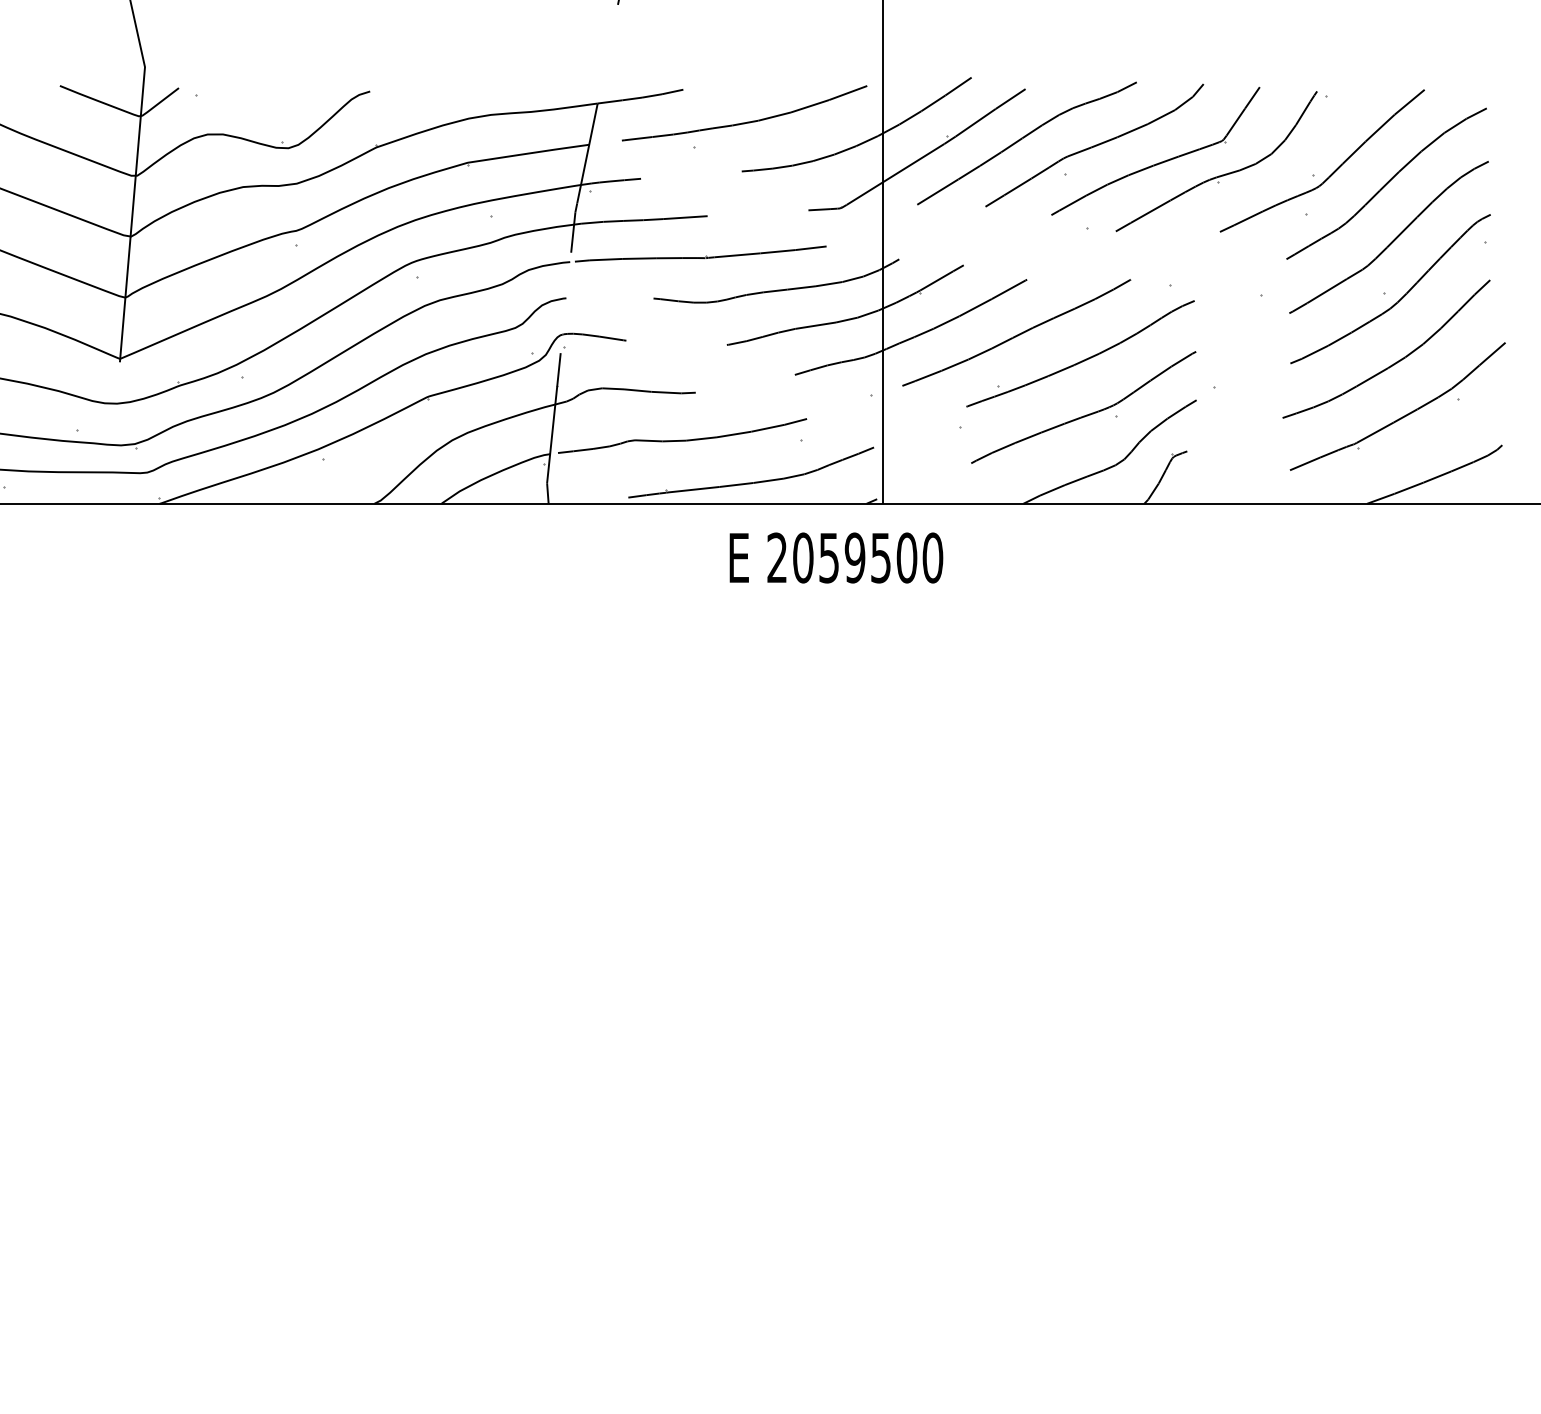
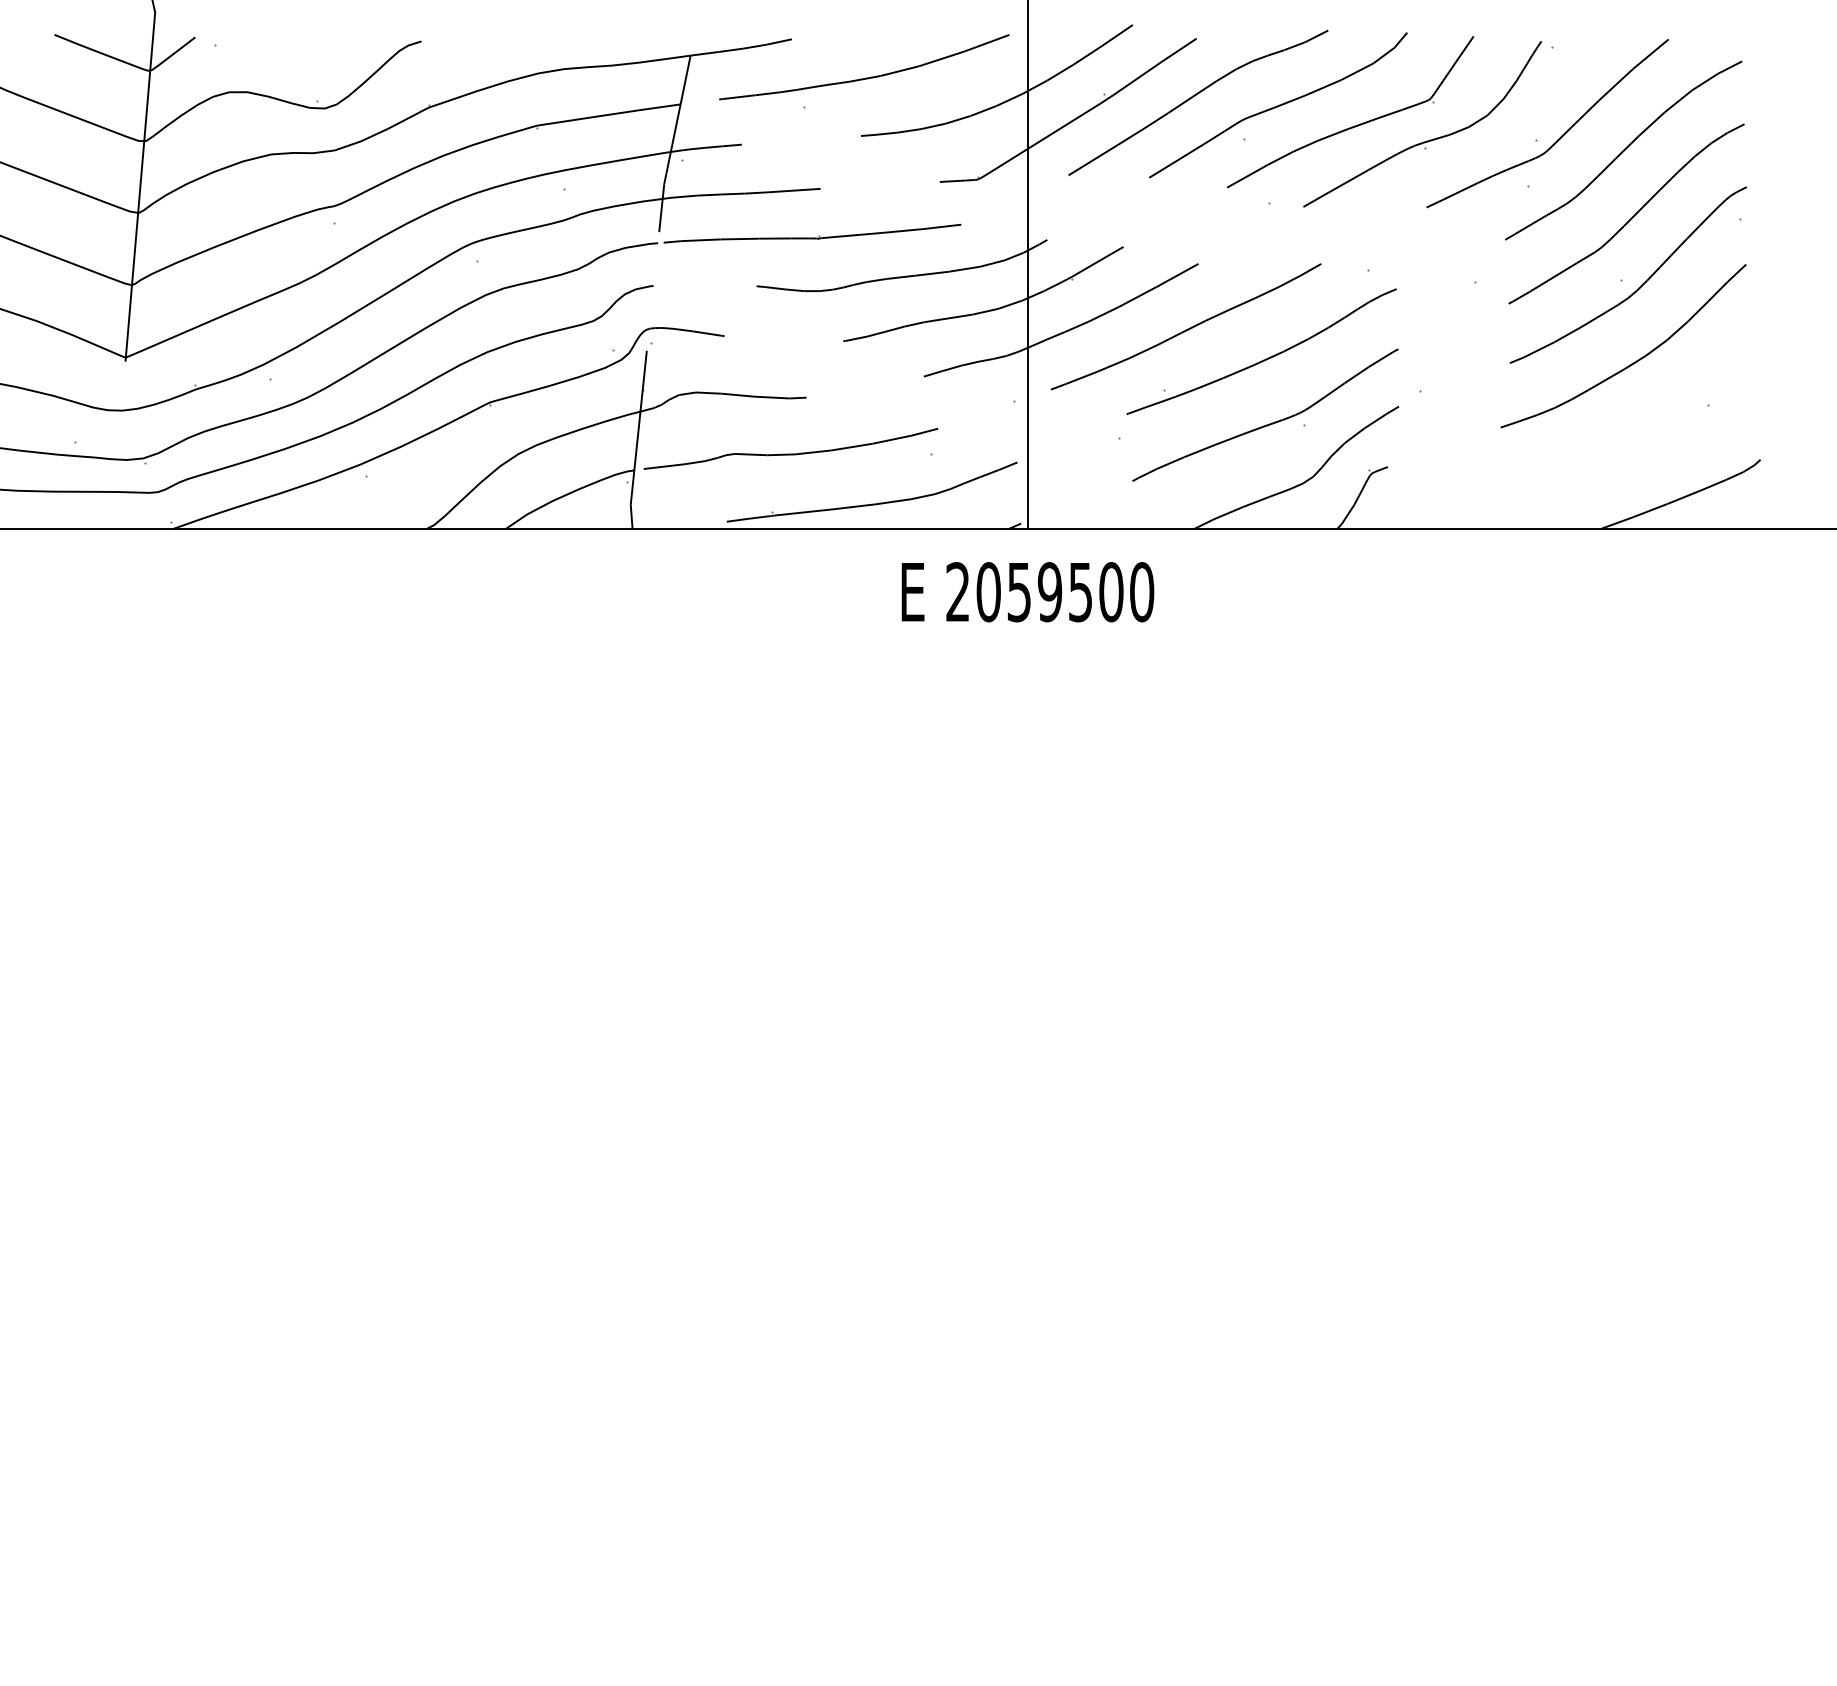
part: (1403, 416) -> (1643, 425), removed
text: (836, 558) -> (1027, 592), moved

